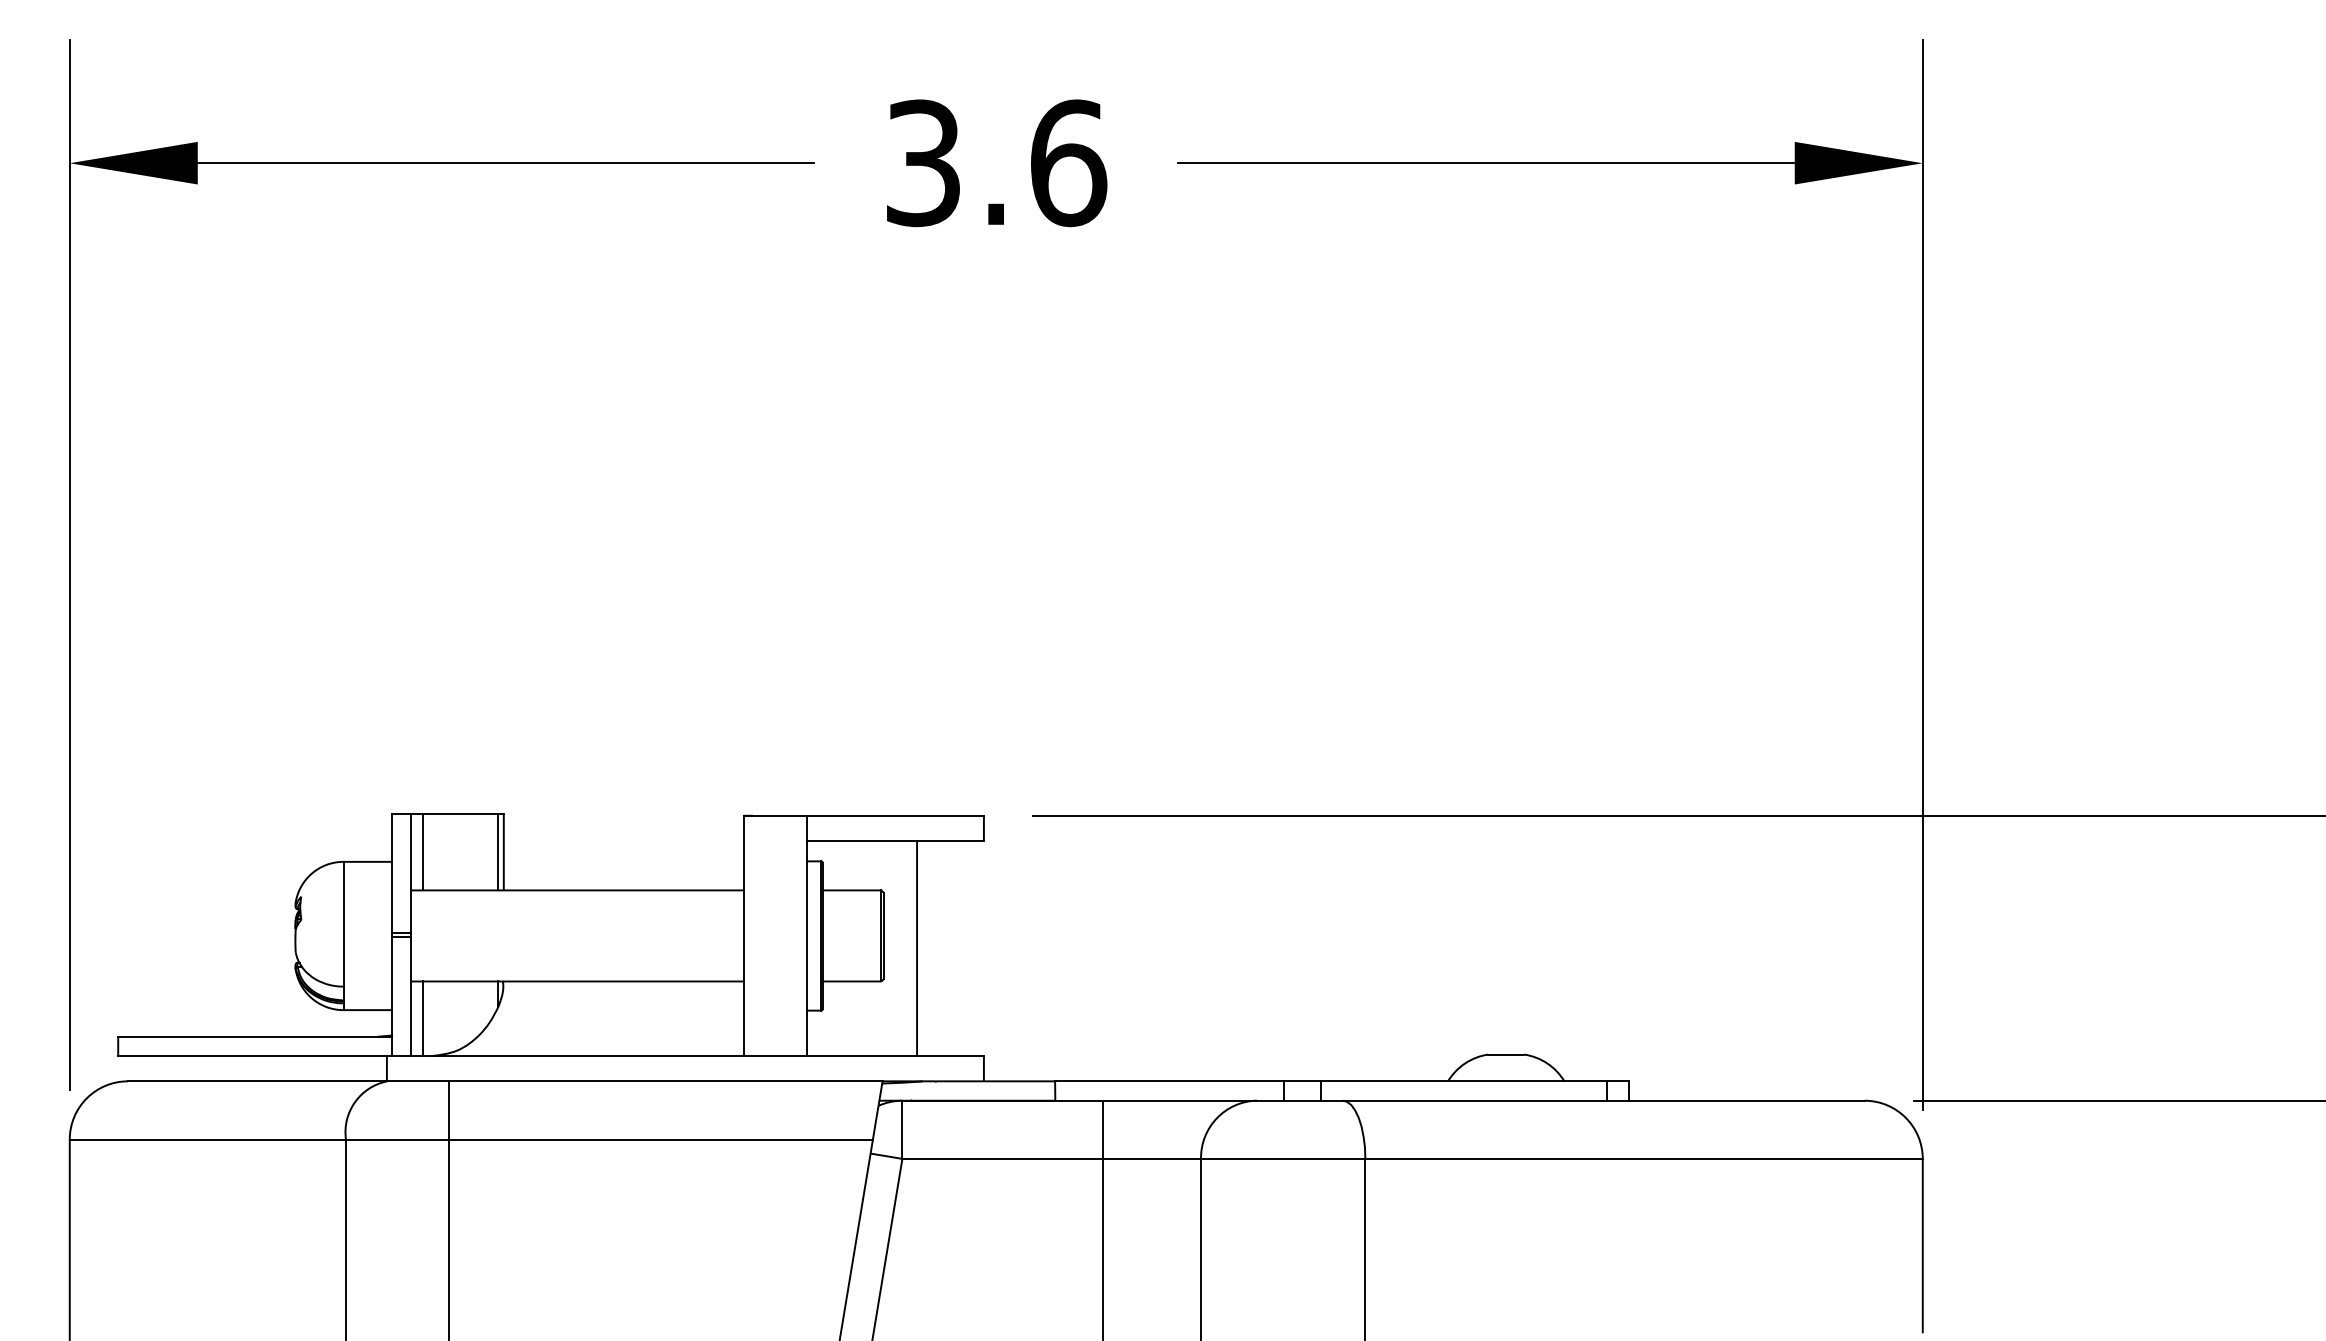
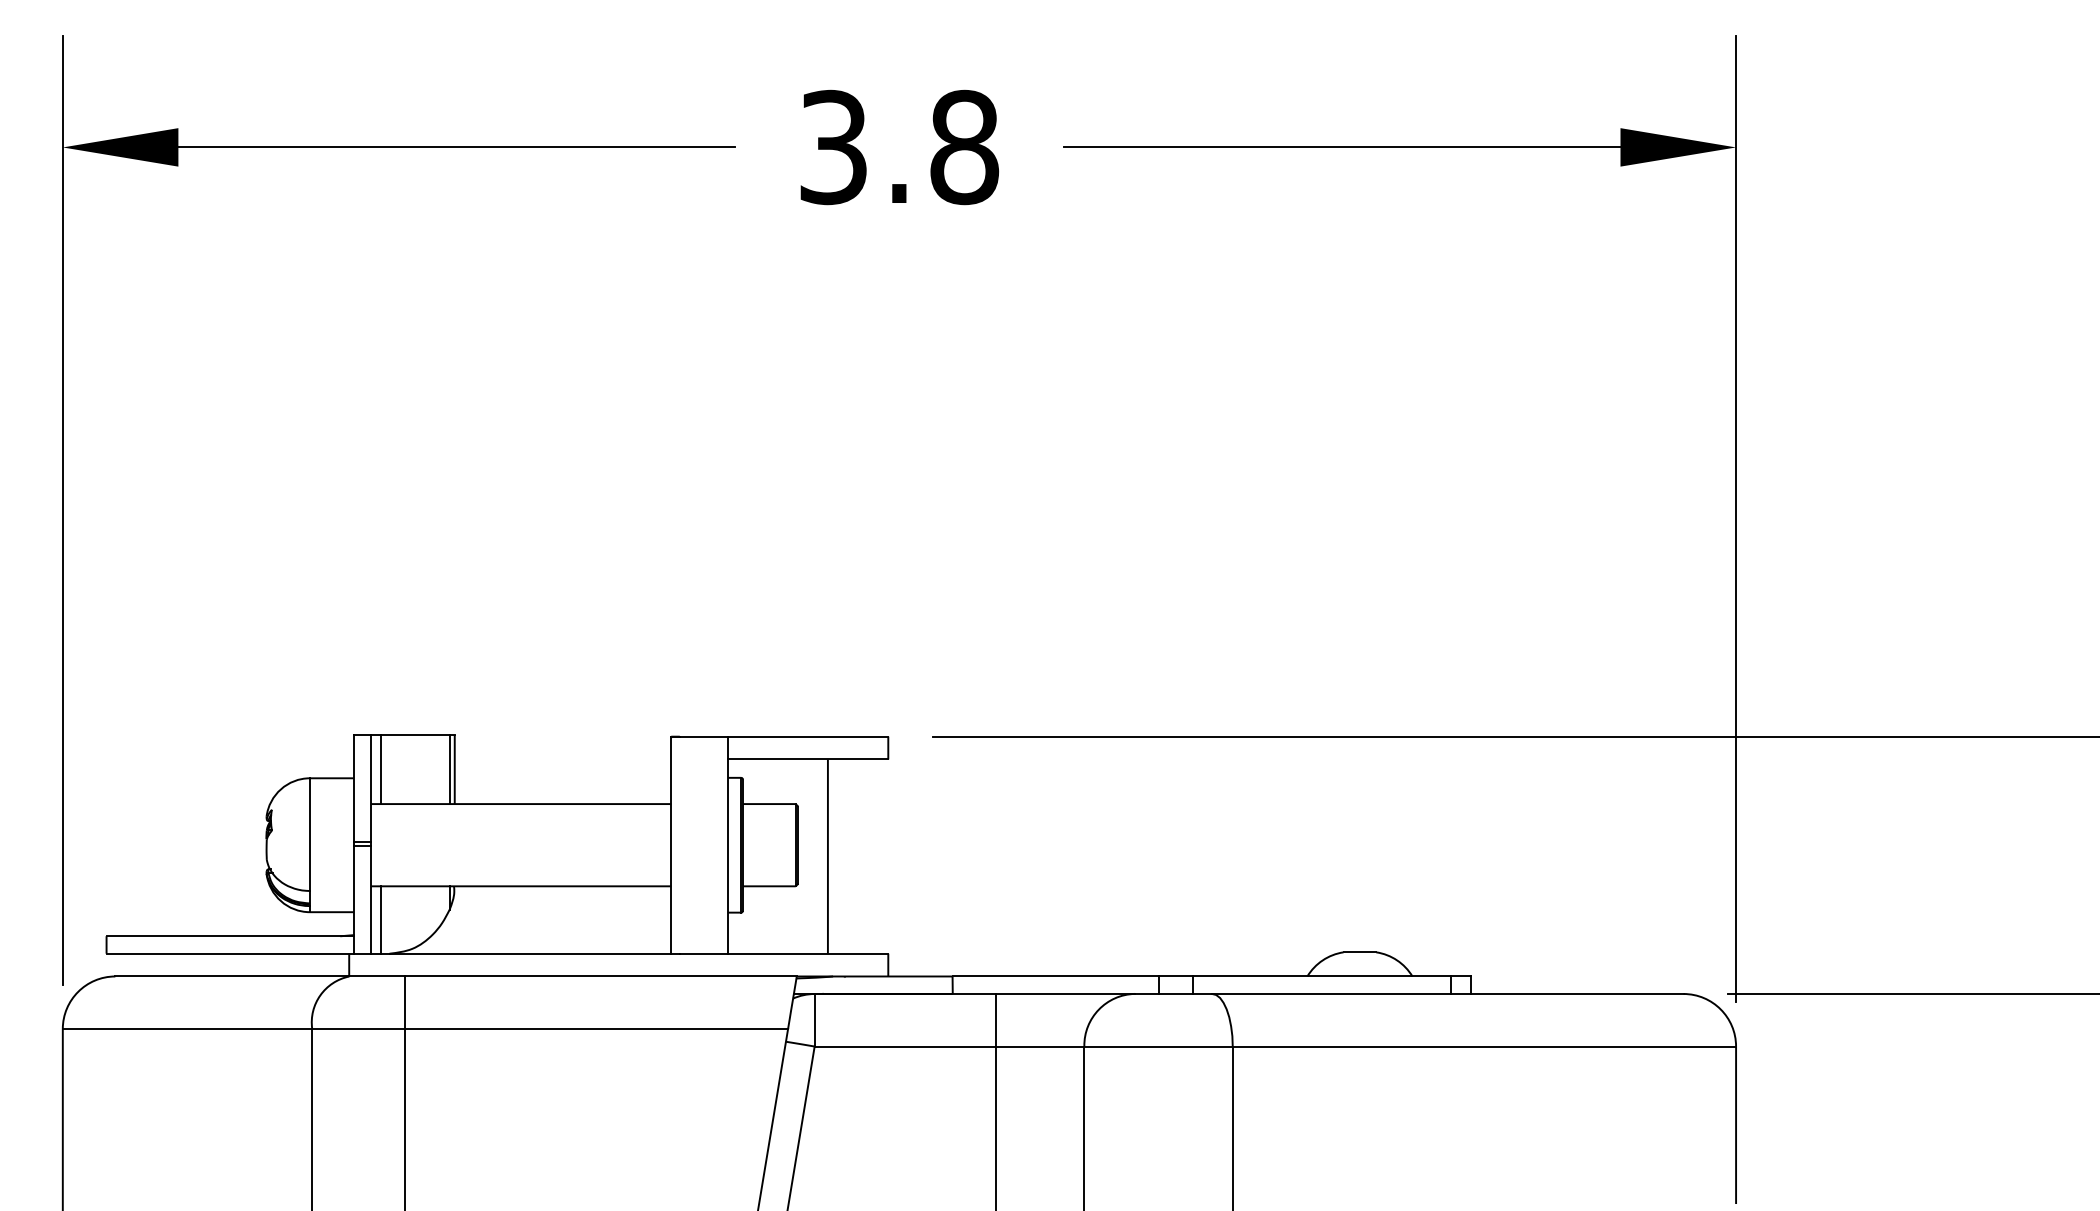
text: (1068, 163) -> (964, 147), 3.6 -> 3.8

